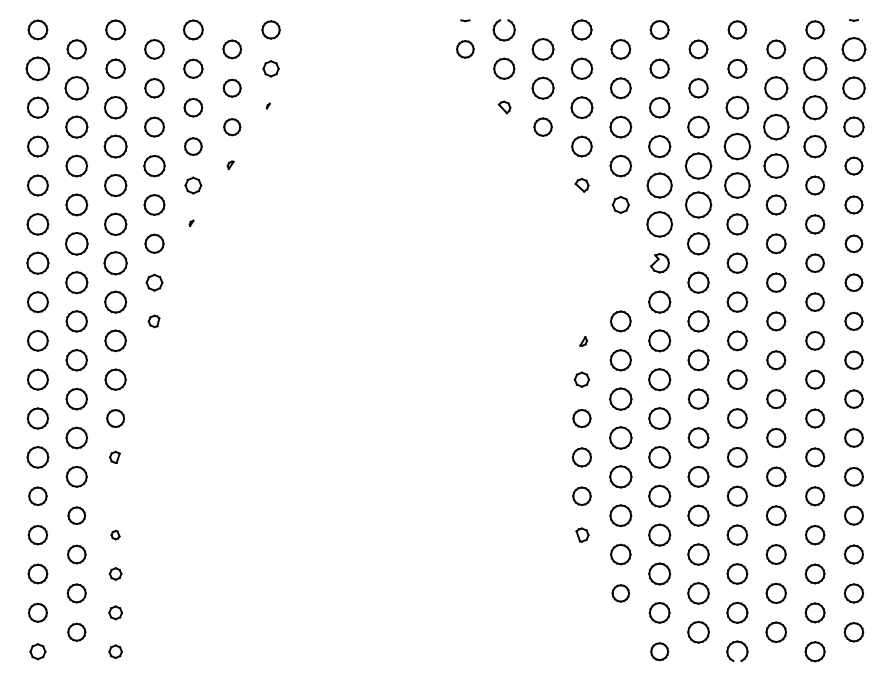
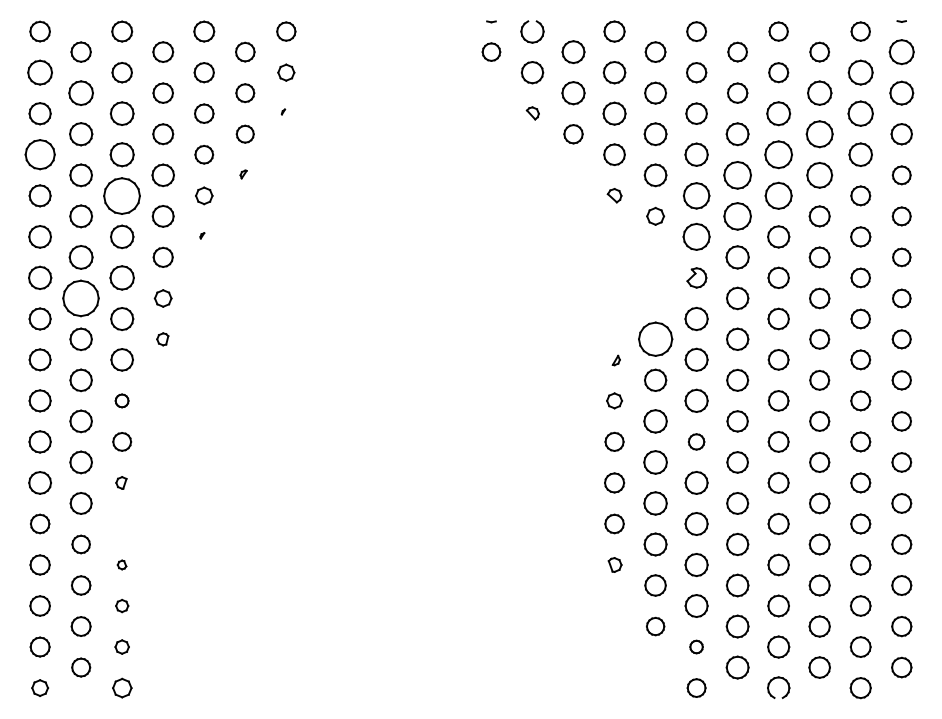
part: (37, 146) -> (39, 154), size x1.4
part: (115, 185) -> (122, 195), size x1.6
part: (77, 282) -> (81, 298), size x1.6
part: (620, 321) -> (655, 339), size x1.6
part: (114, 379) -> (121, 400), size x0.6
part: (659, 418) -> (696, 441), size x0.7
part: (659, 612) -> (696, 646), size x0.6
part: (114, 651) -> (121, 687), size x1.4

